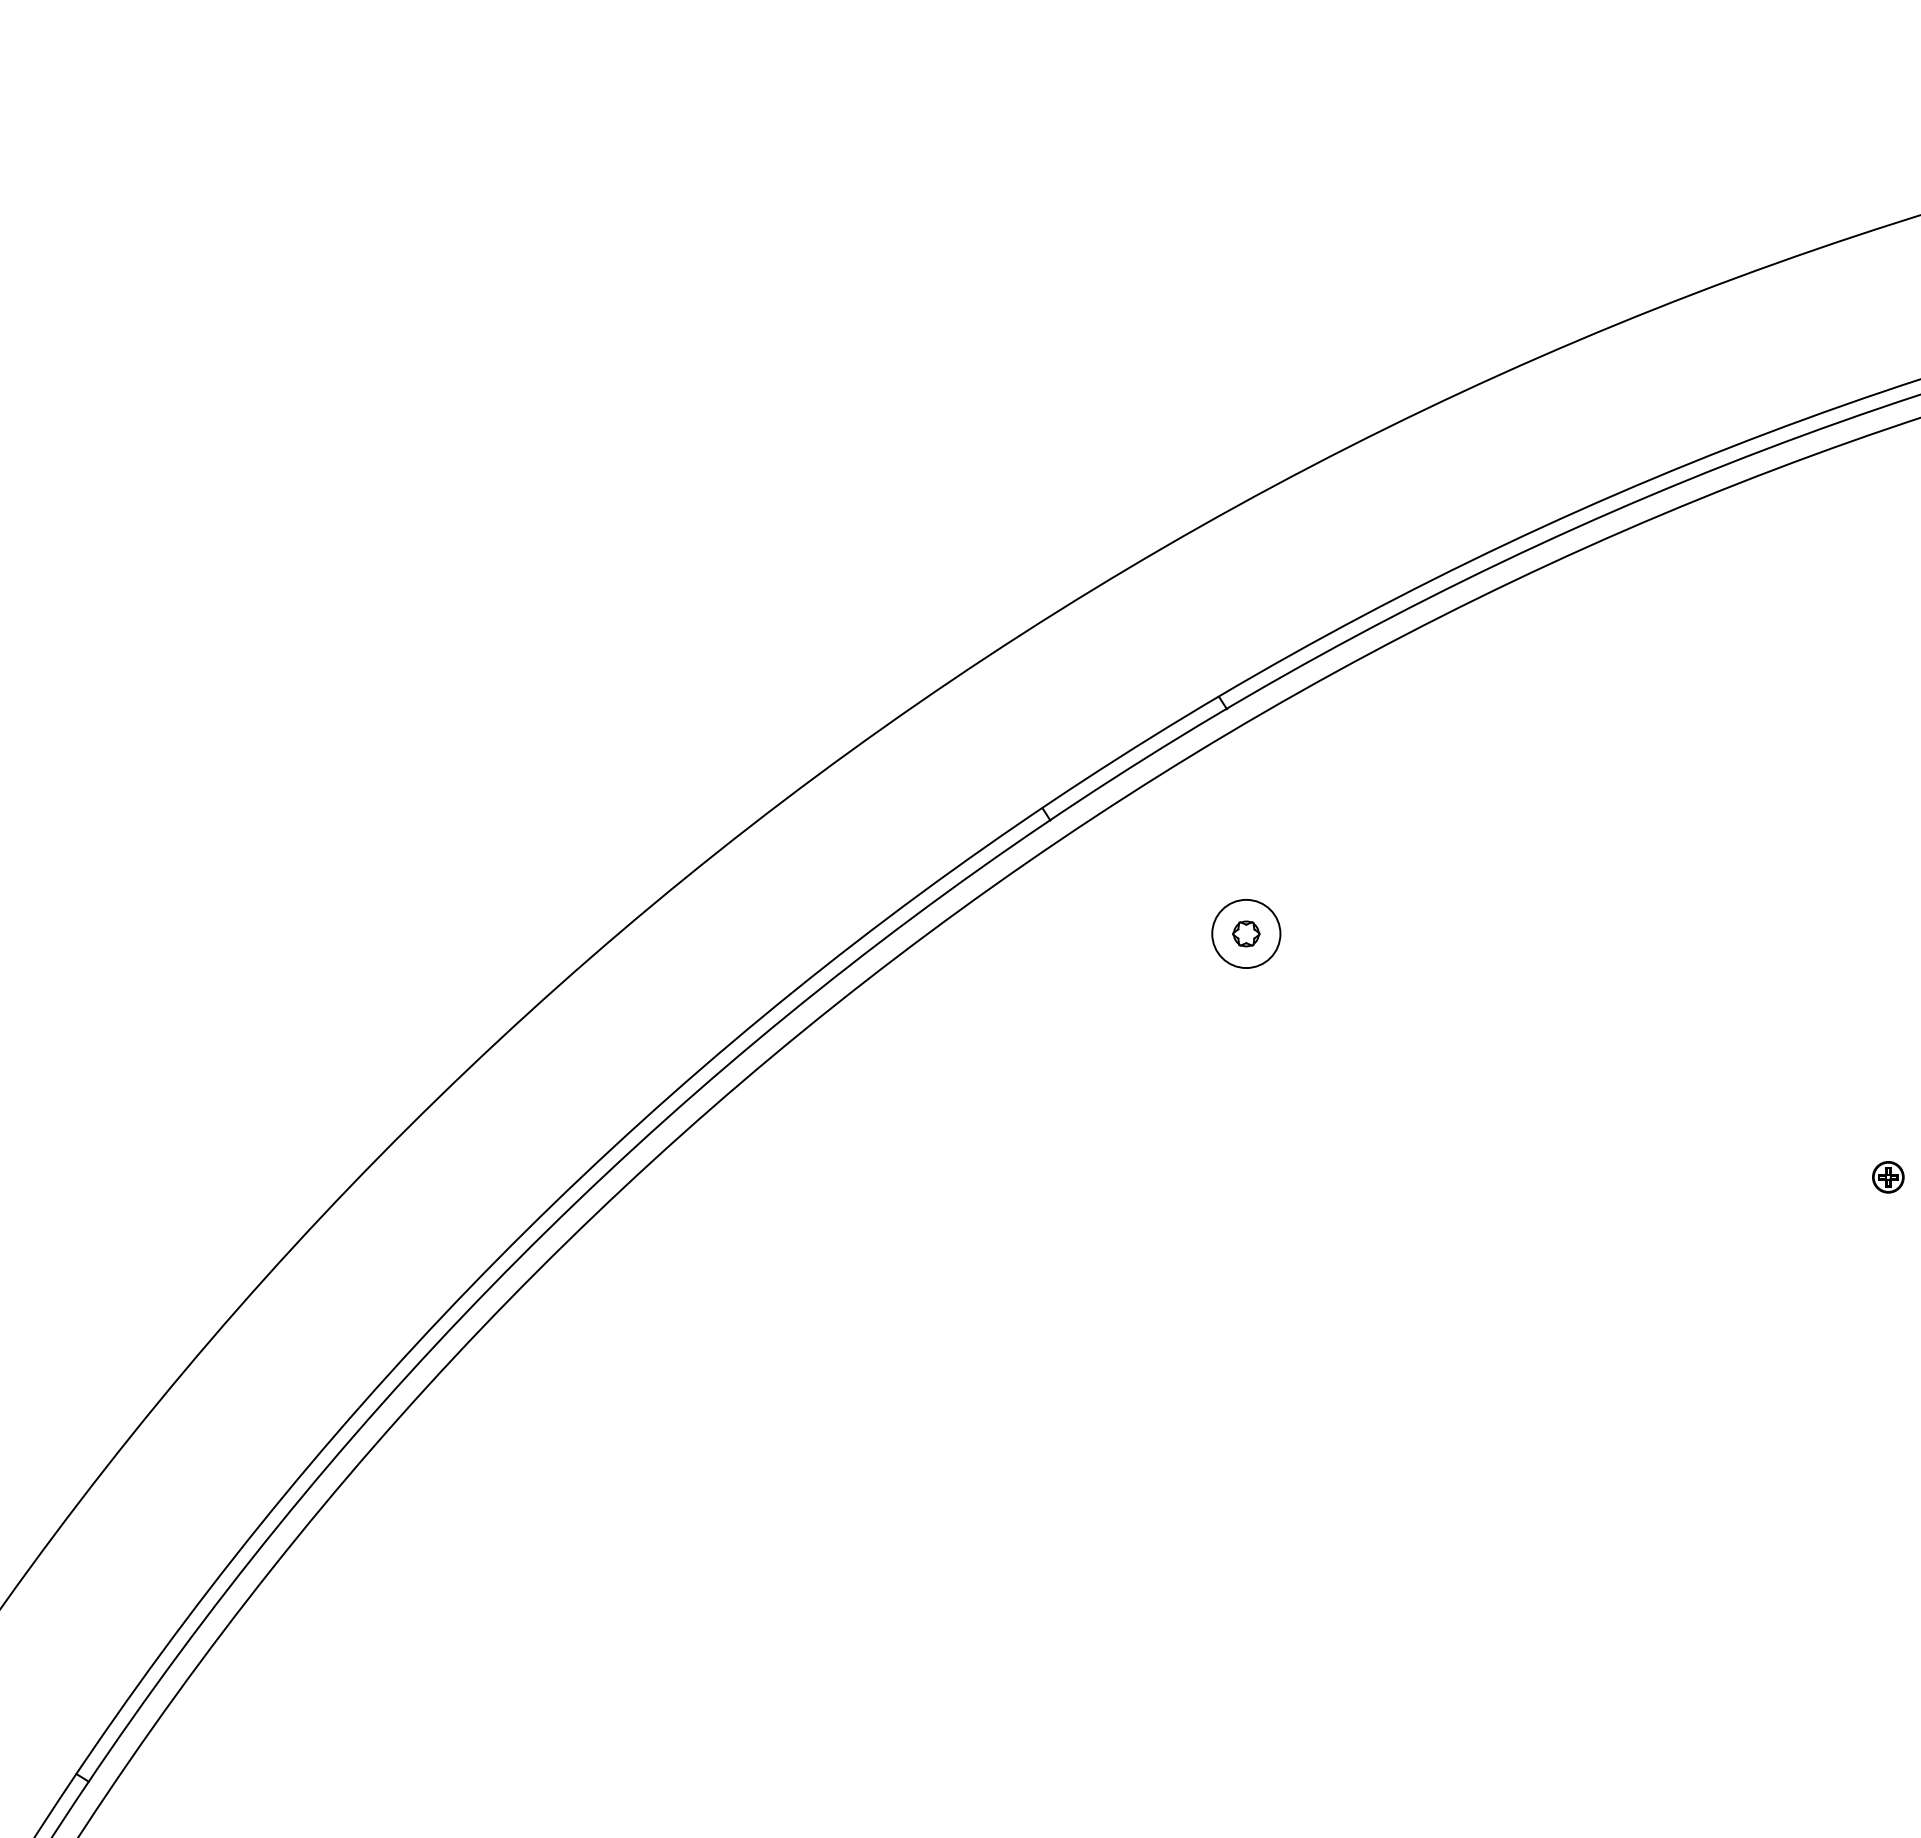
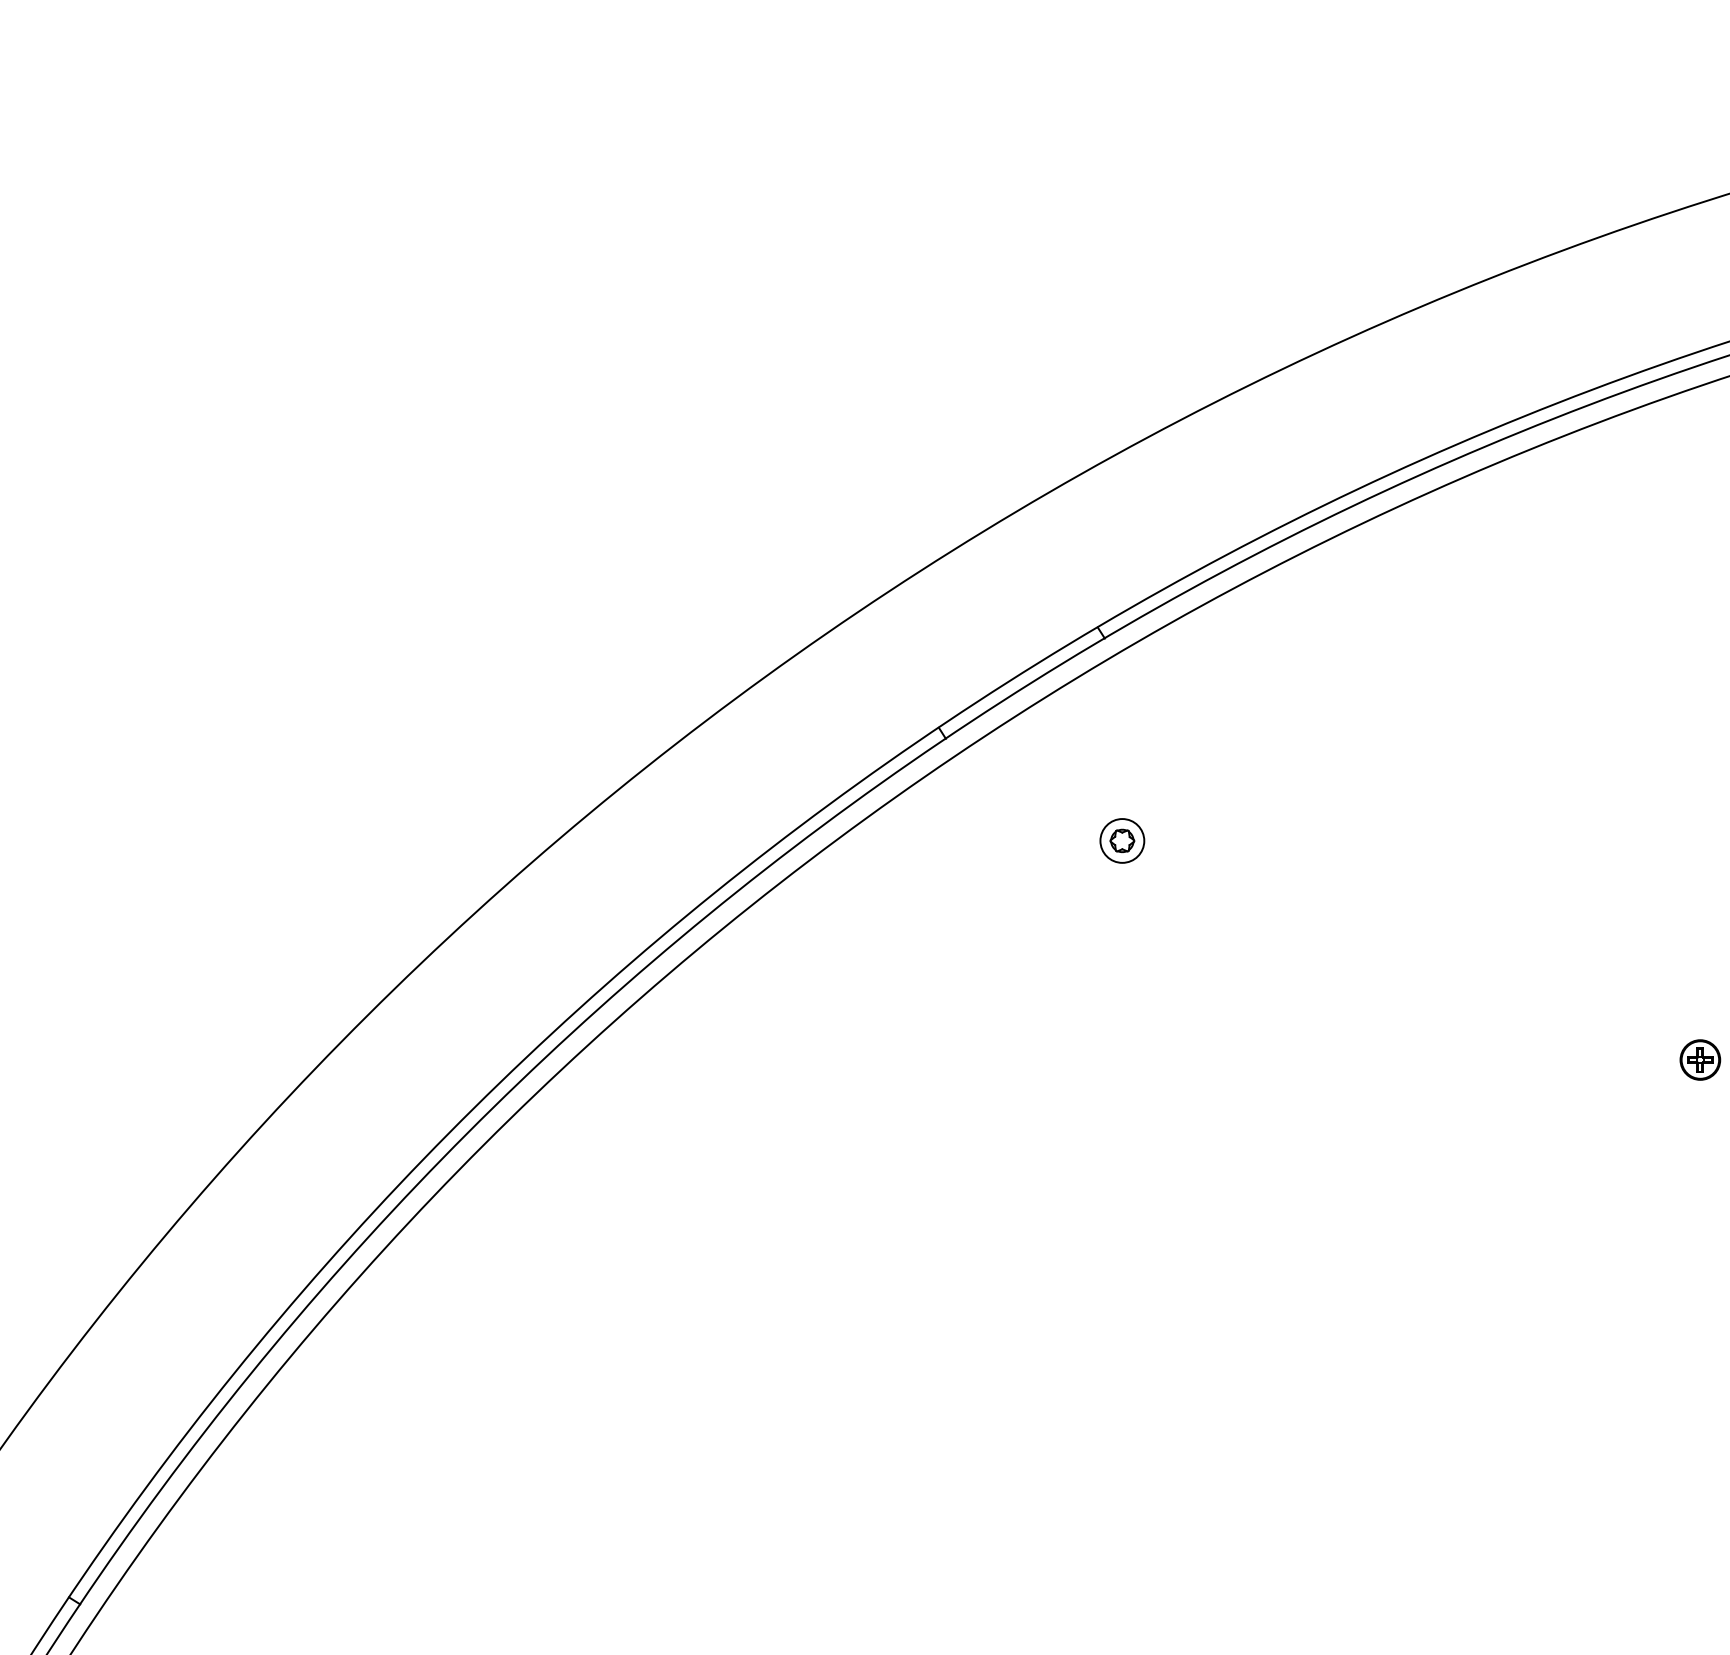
circle: (1246, 933) -> (1122, 840), size x0.71
part: (1888, 1177) -> (1700, 1060), size x1.43

